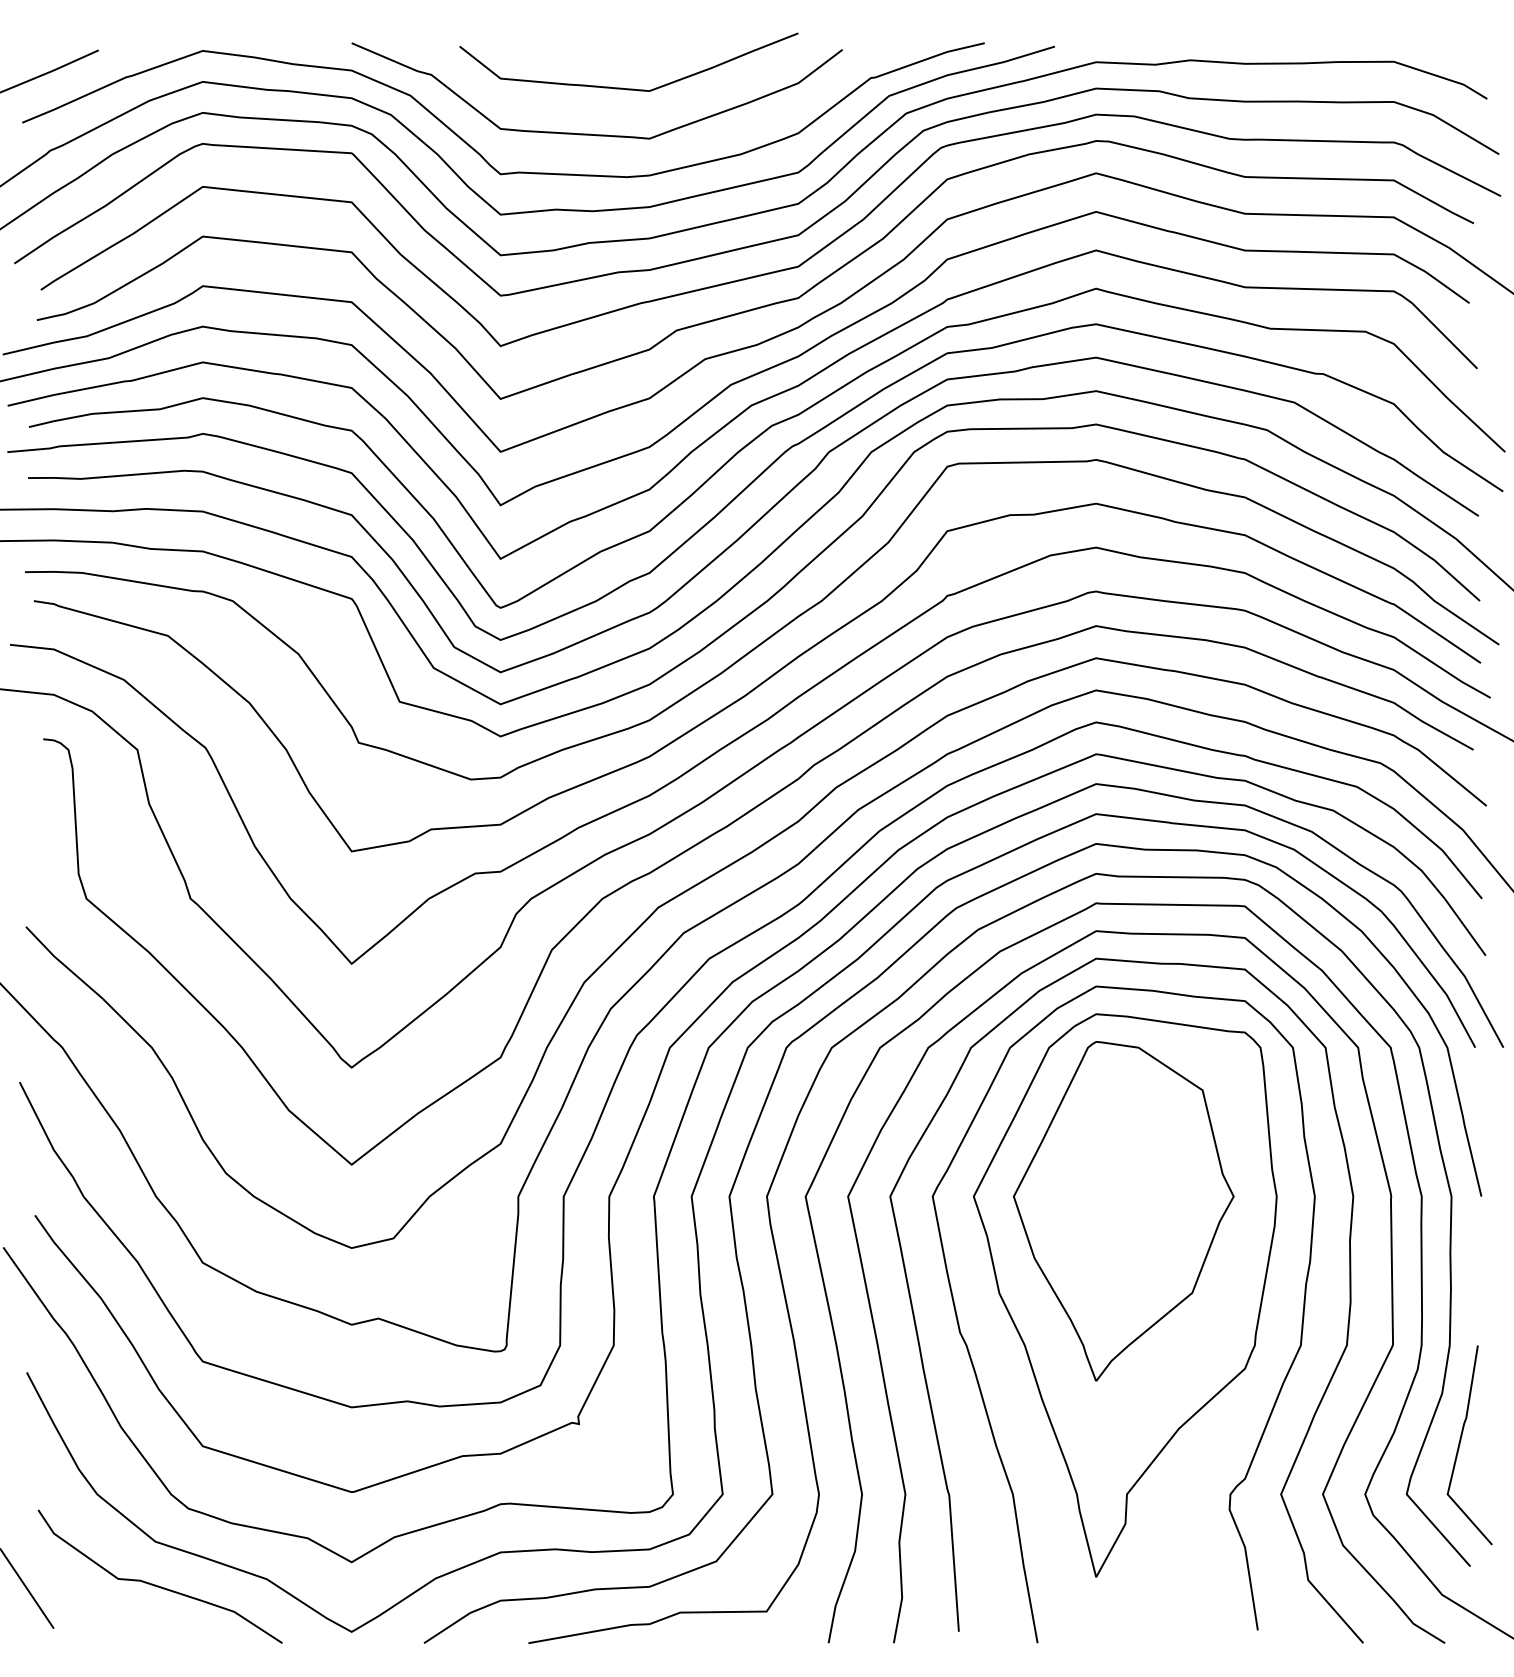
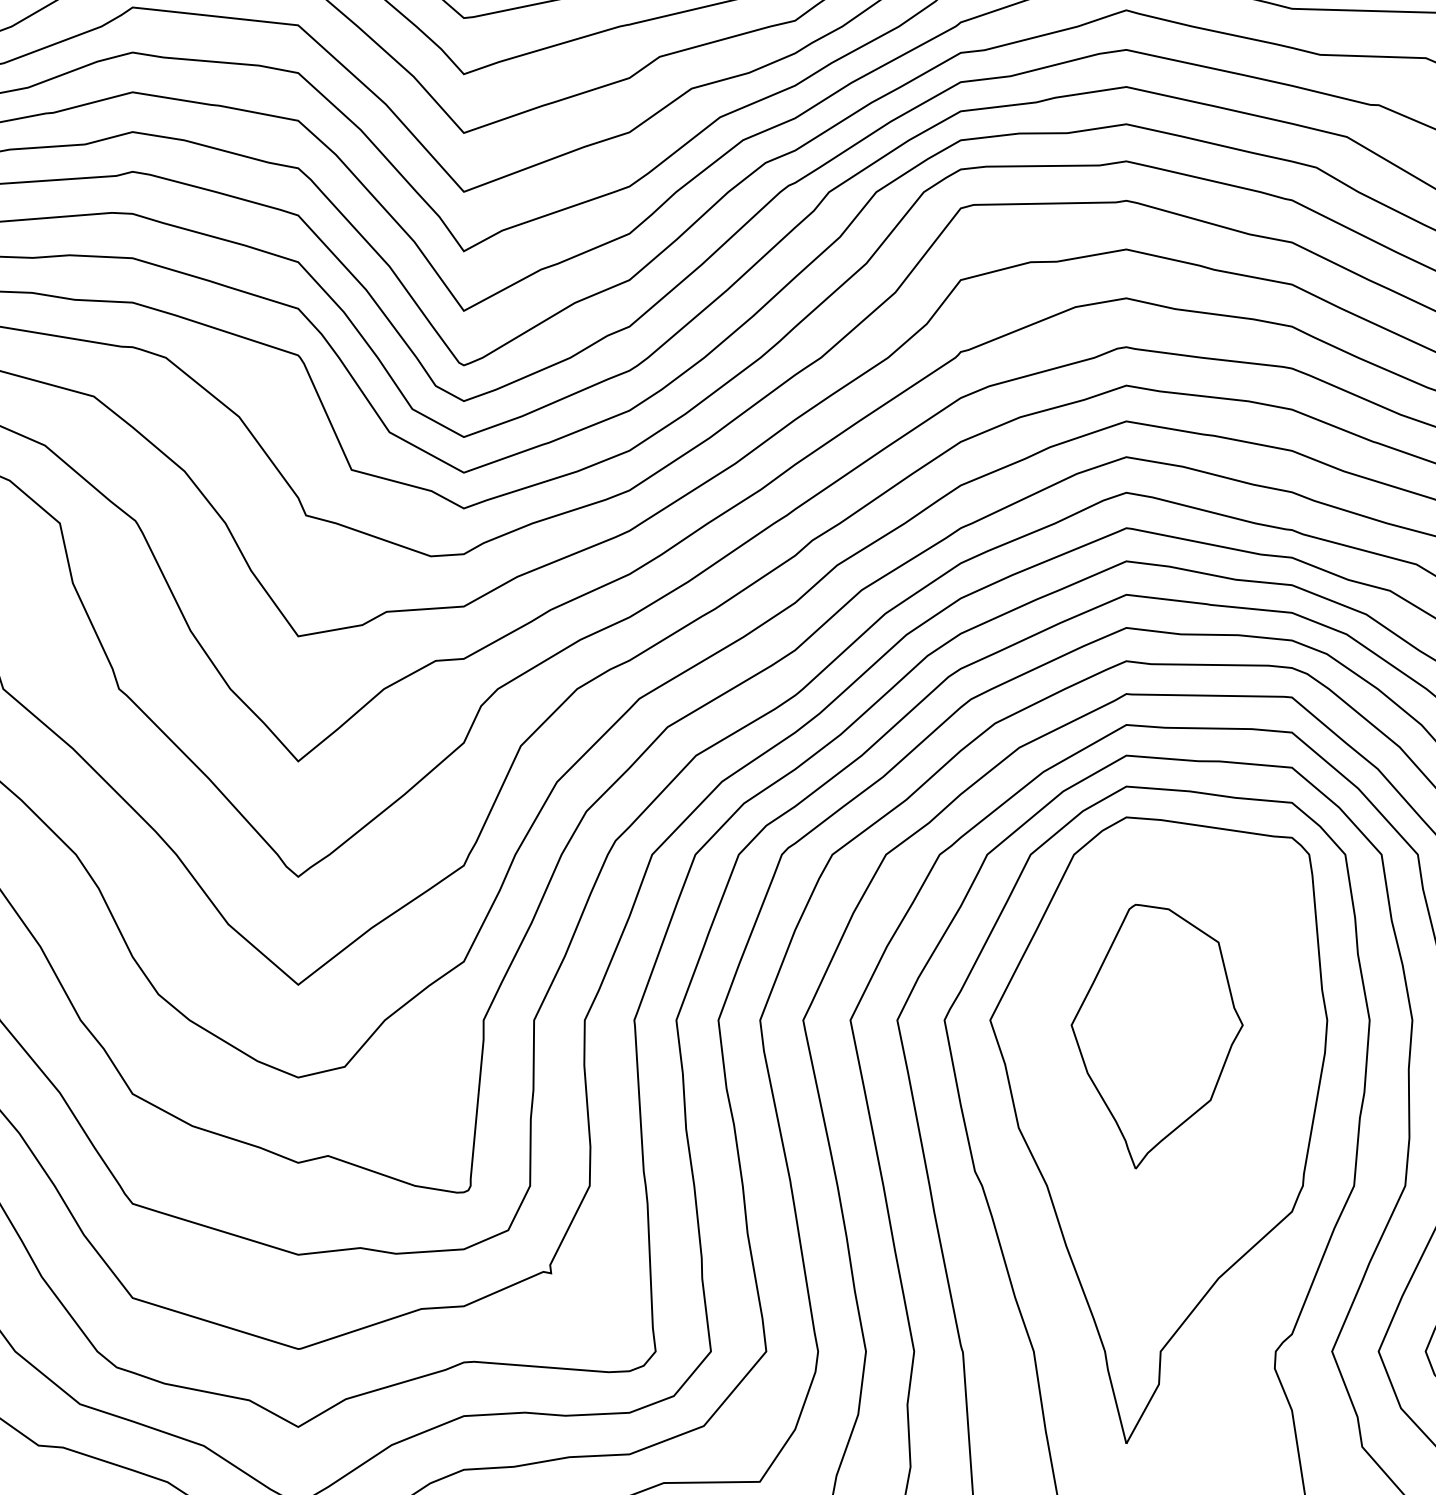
part: (1123, 1211) -> (1156, 1036), size x0.7

